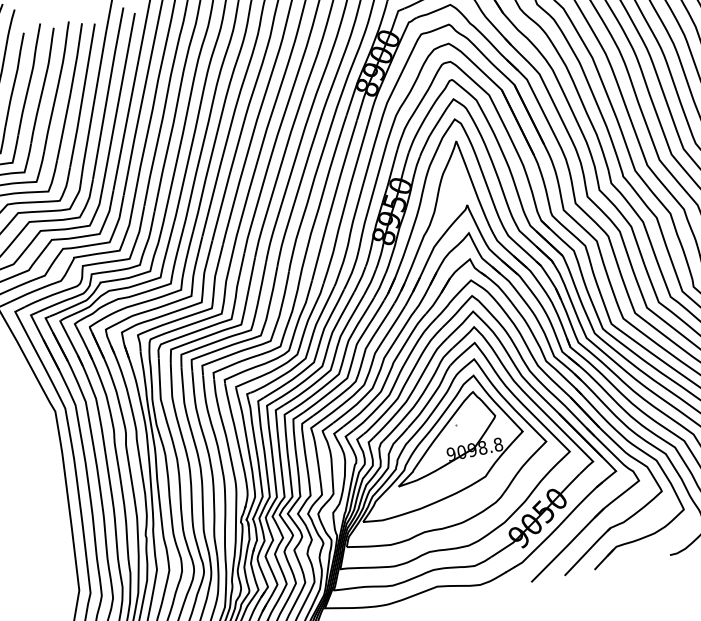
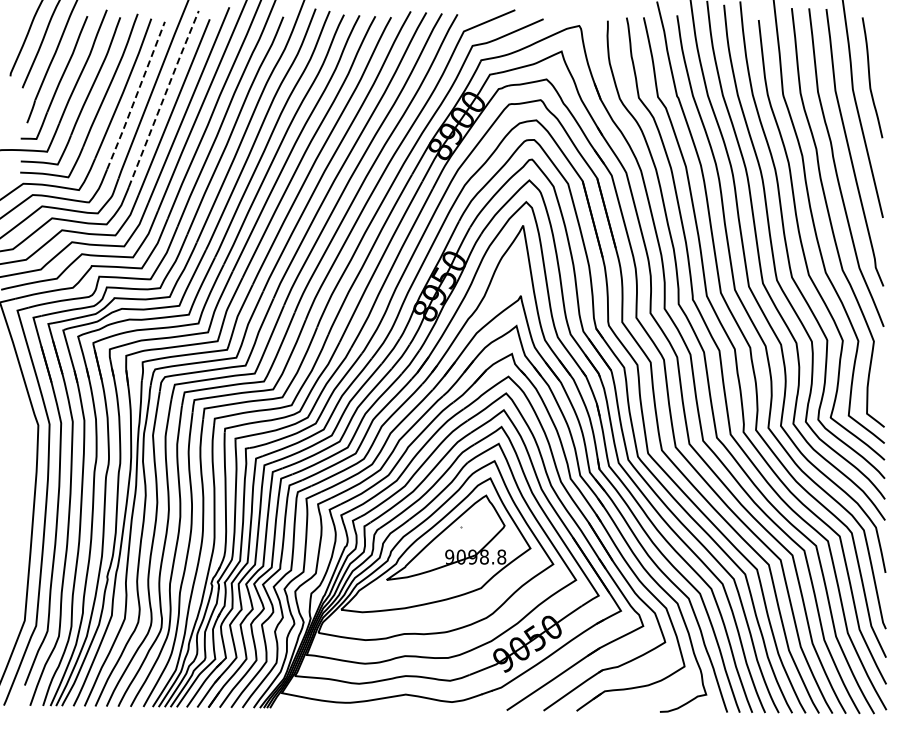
line: (107, 93) -> (163, 98), solid -> dashed
line: (83, 96) -> (136, 96), solid -> dashed

